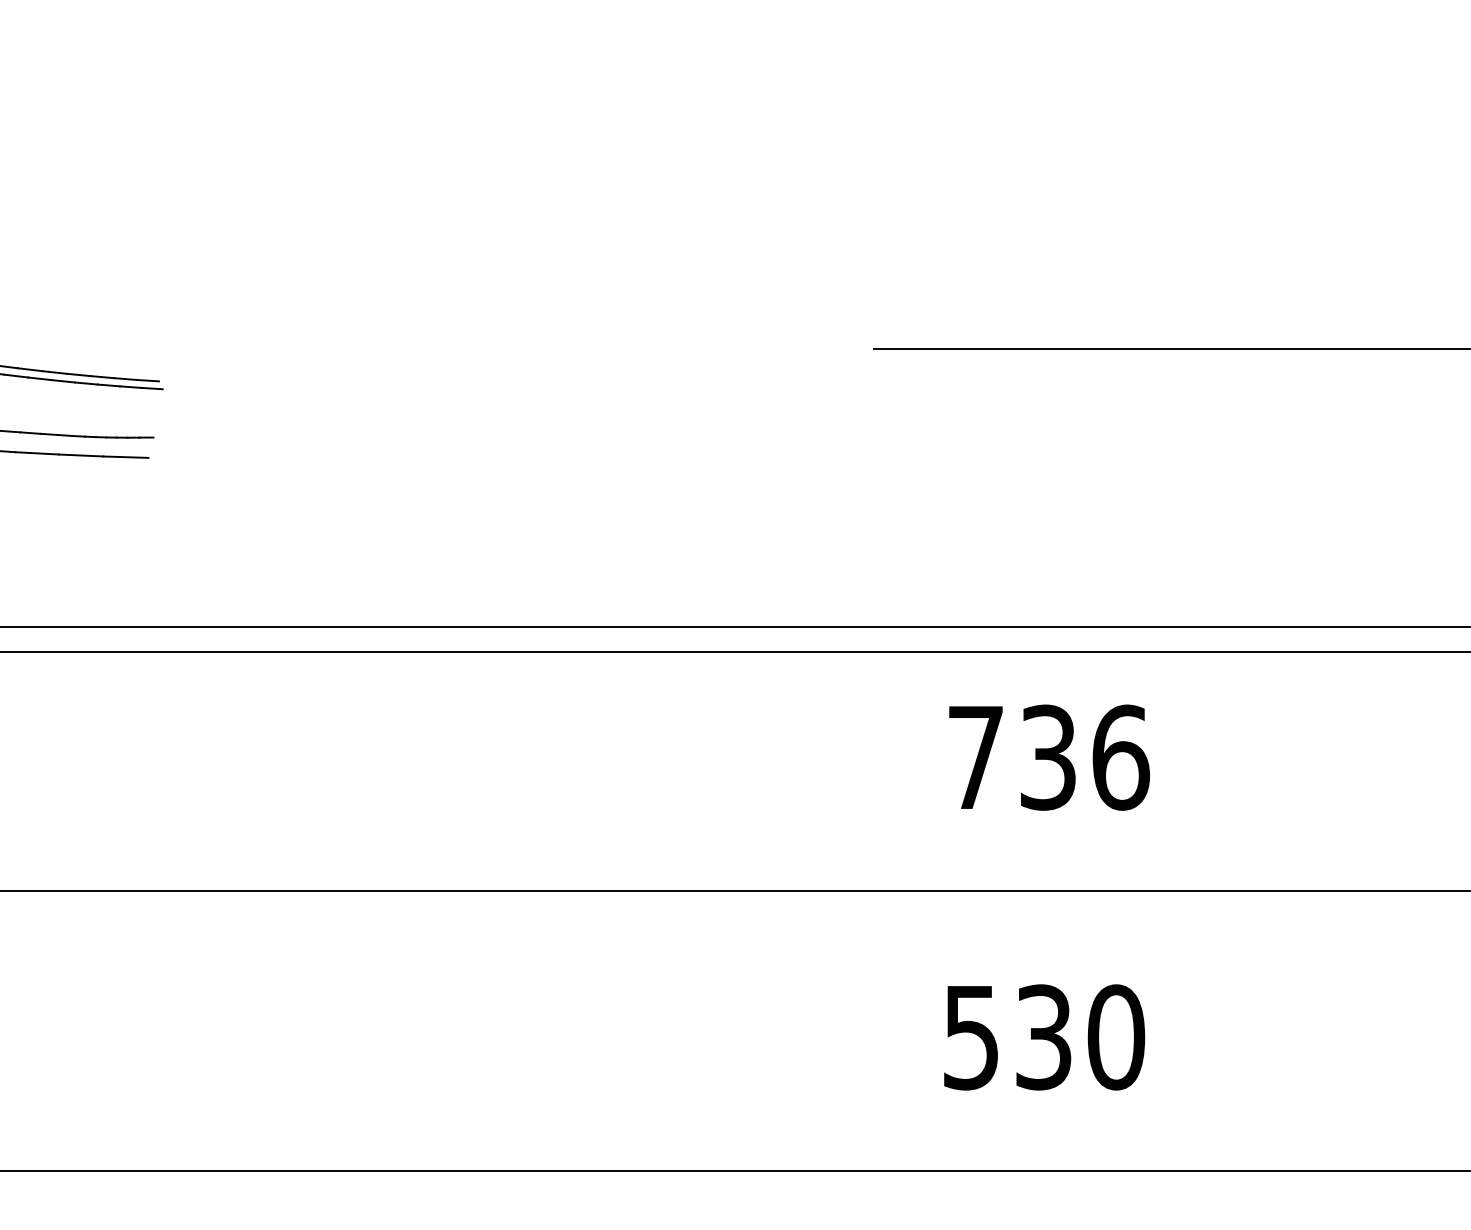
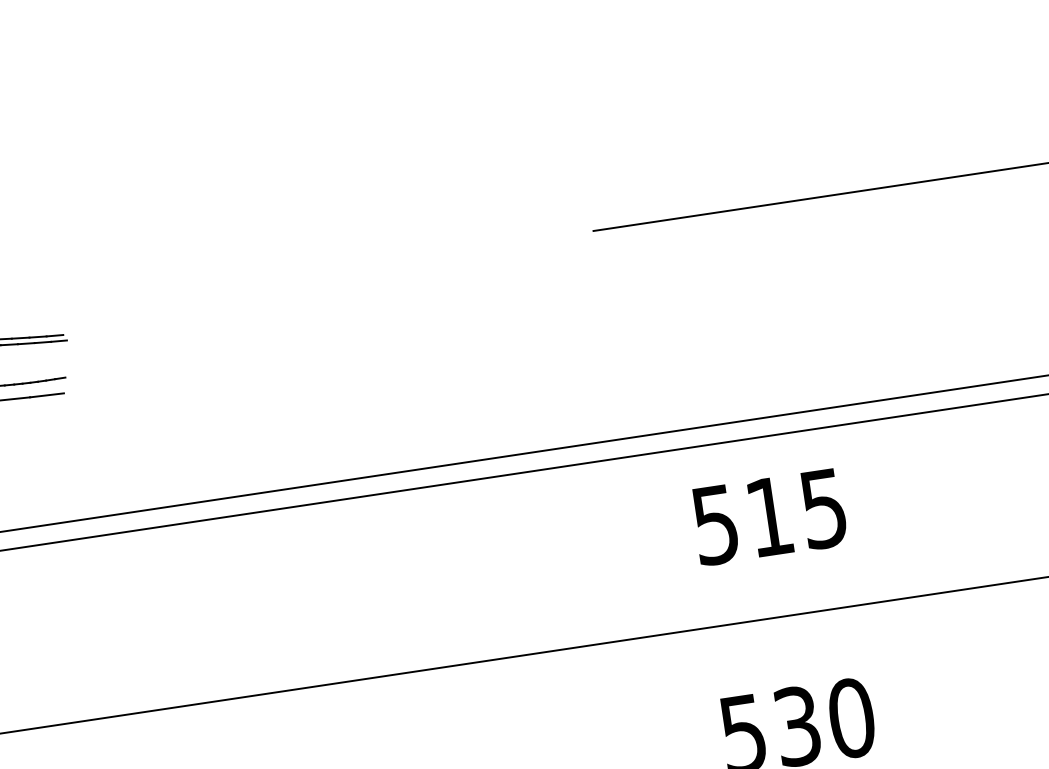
text: (1049, 757) -> (770, 516), 736 -> 515

